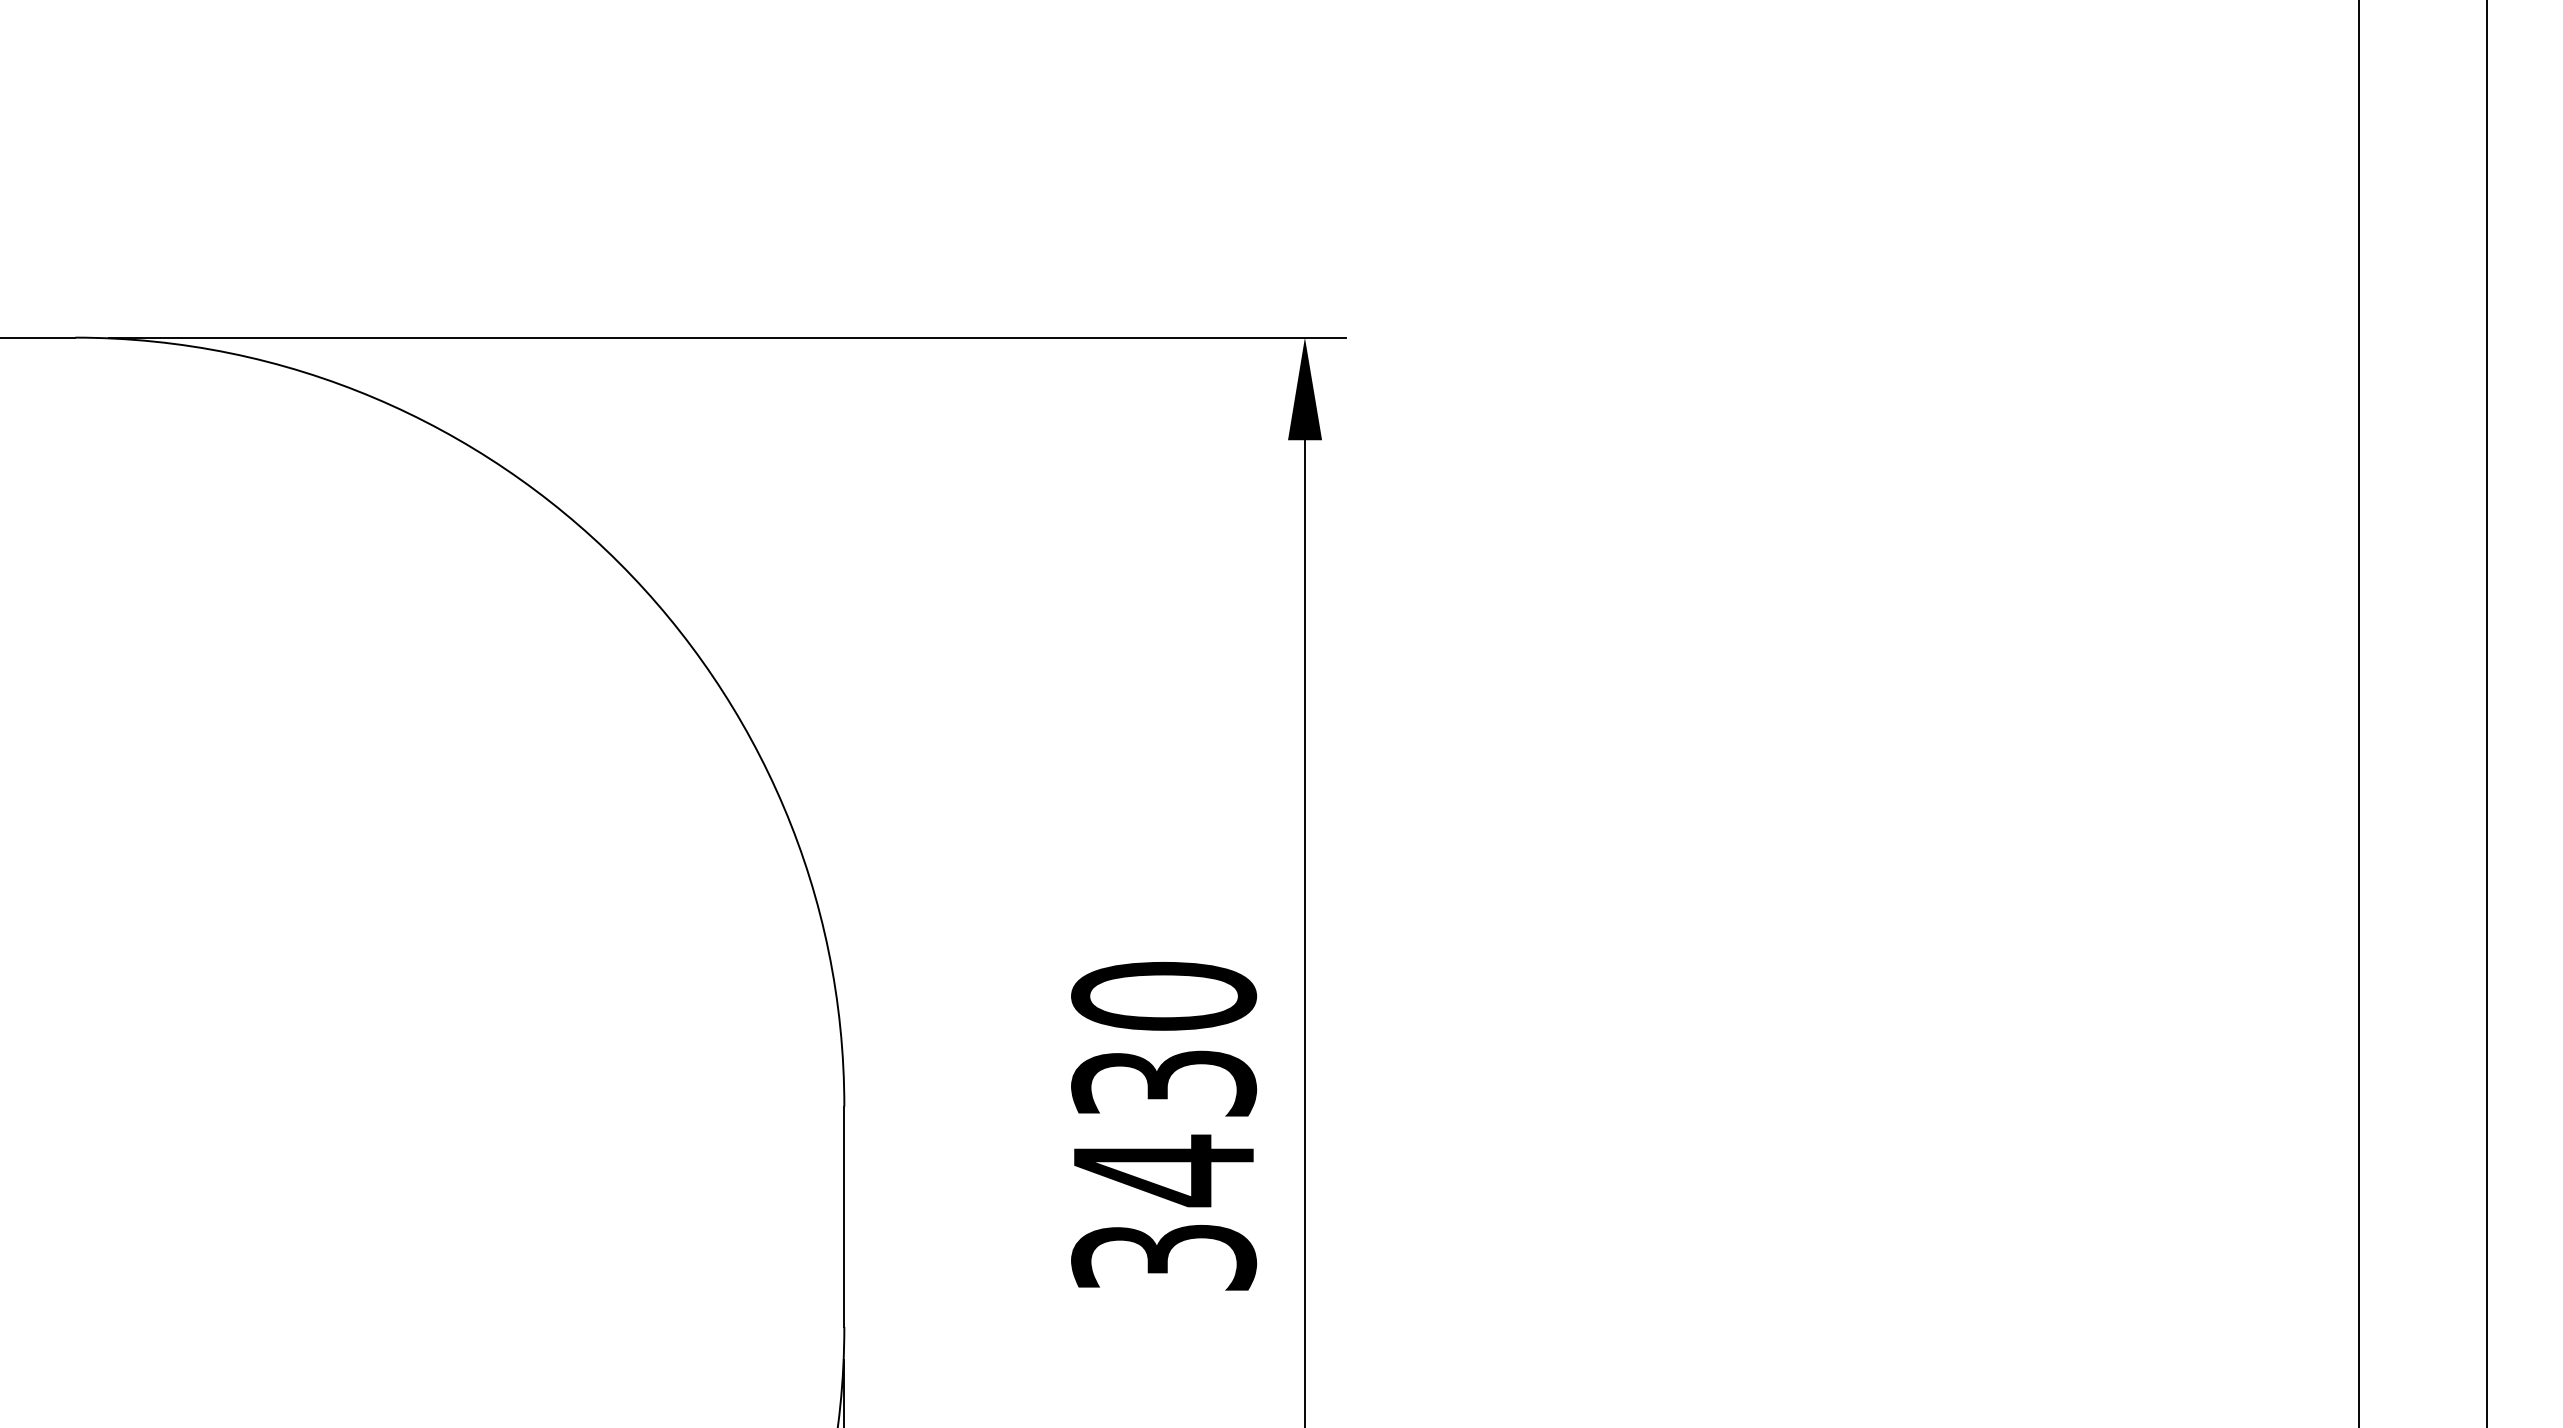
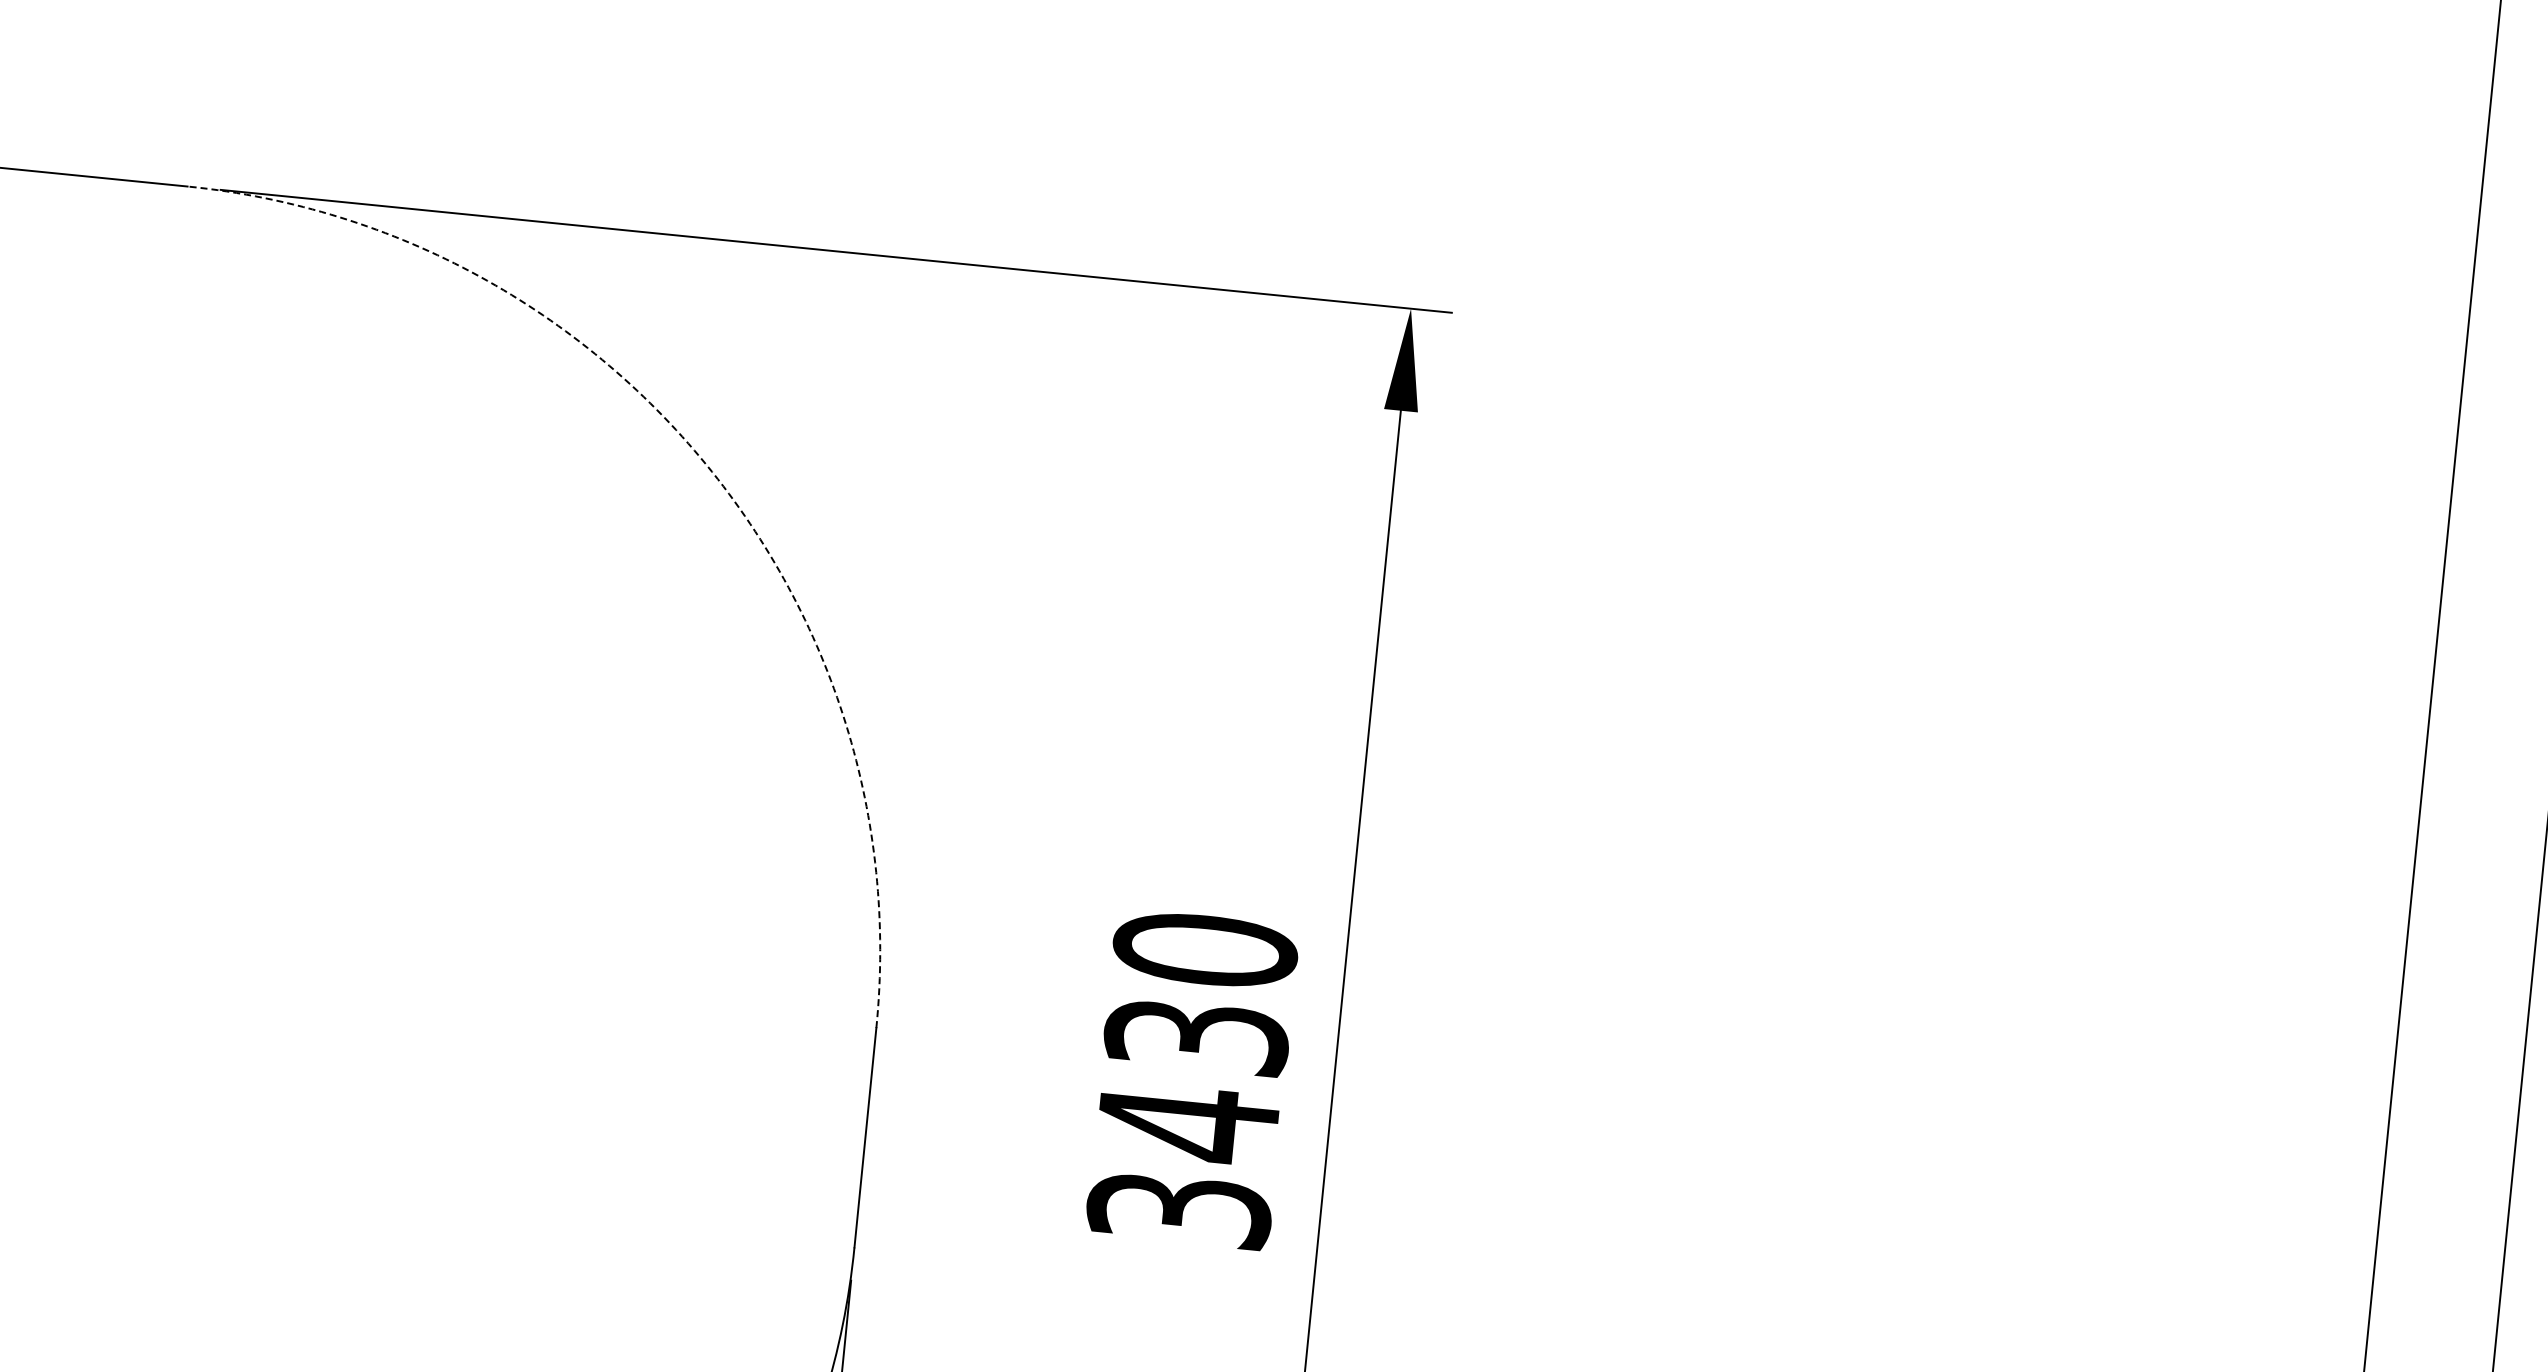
arc: (619, 562) -> (706, 464), solid -> dashed

